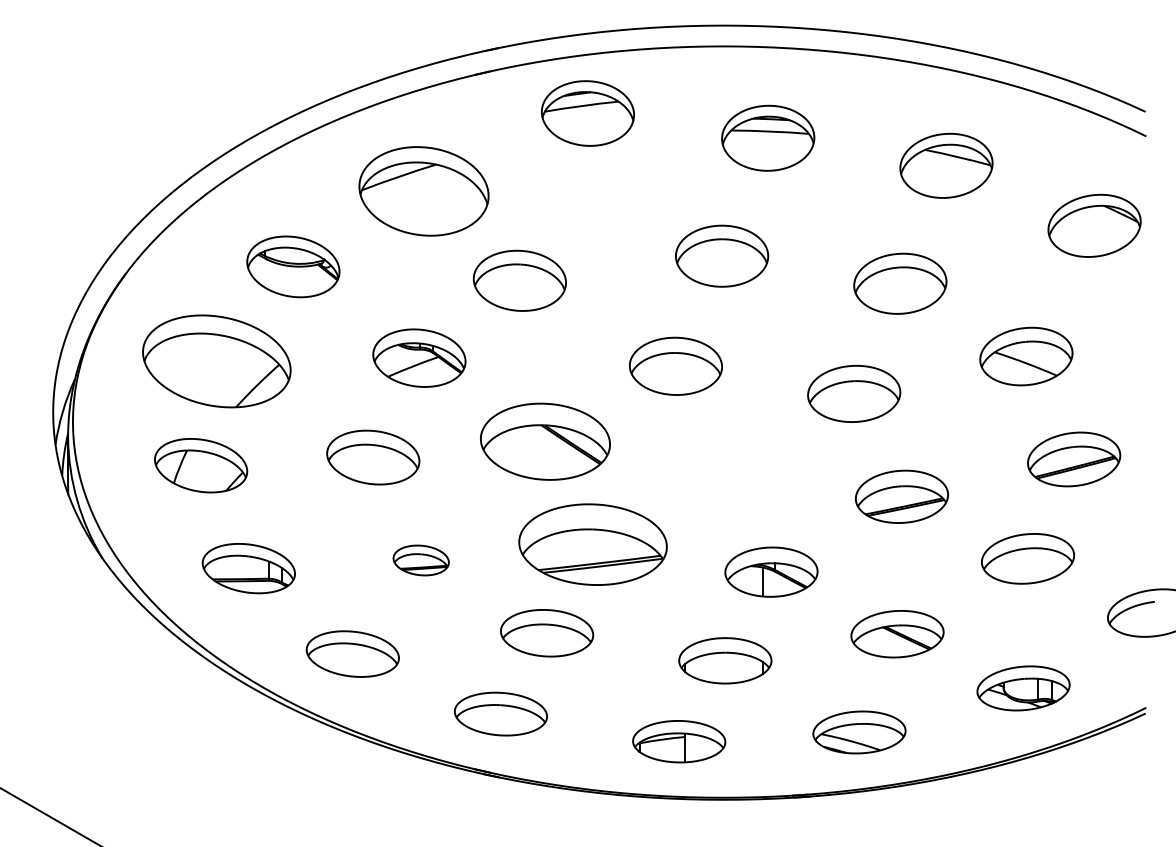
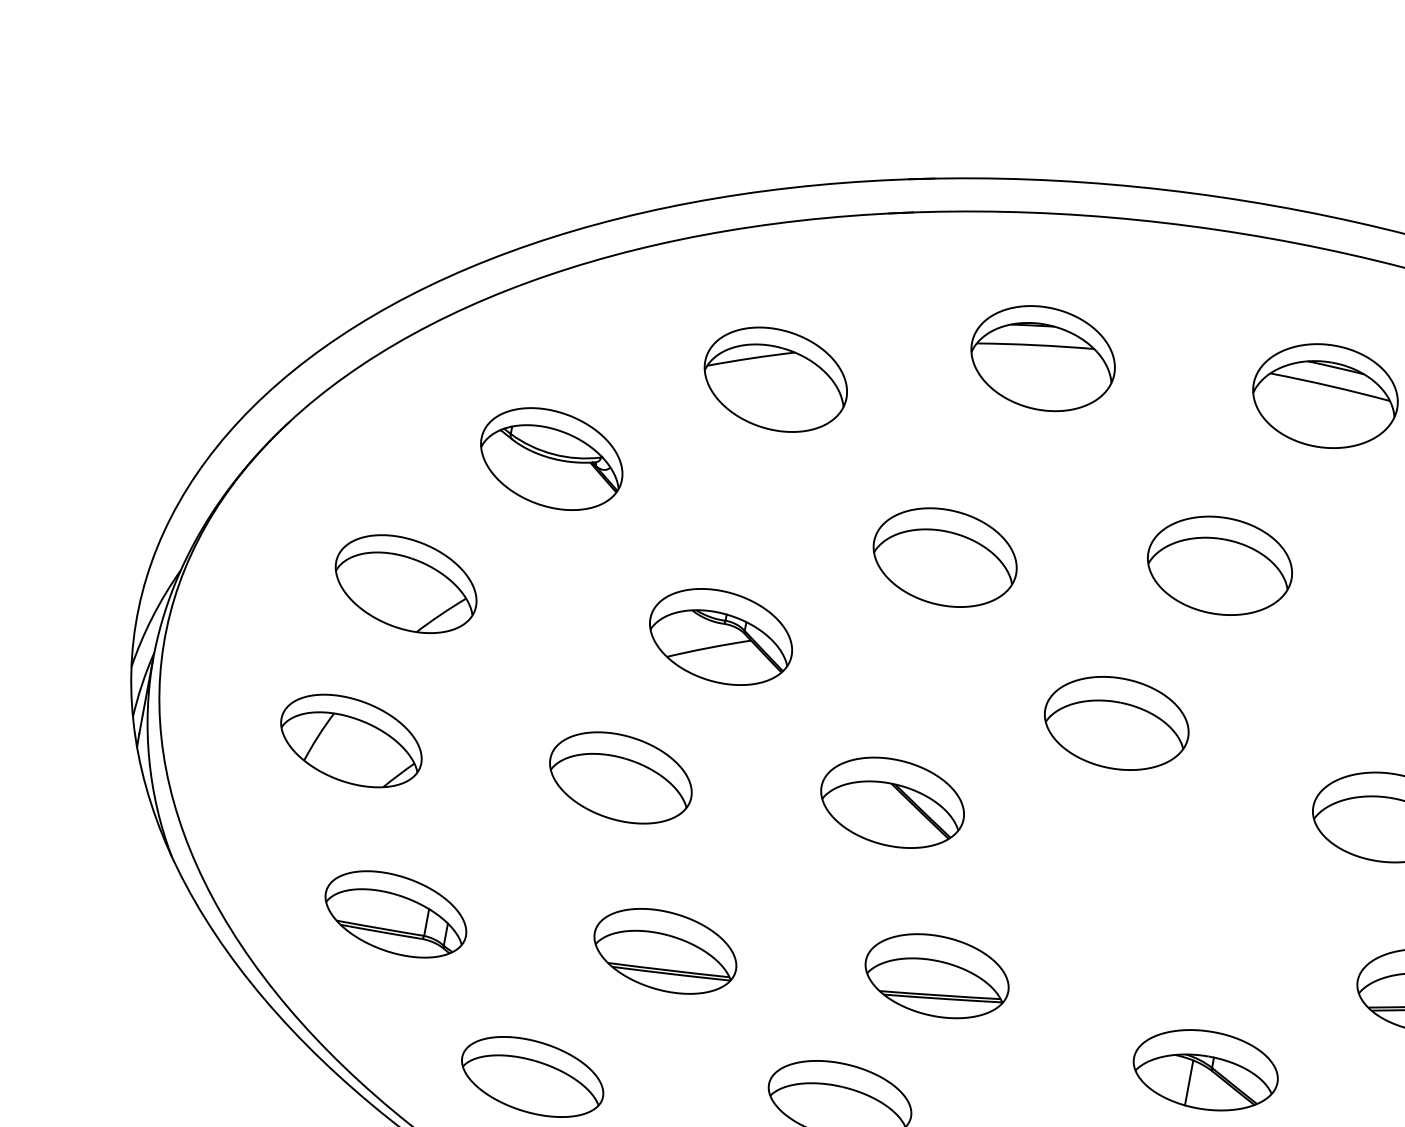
part: (587, 113) -> (1042, 358), moved
part: (423, 191) -> (775, 379), size x0.71
part: (519, 280) -> (944, 556), moved
part: (217, 361) -> (406, 584), size x0.62
part: (545, 441) -> (892, 802), size x0.71
part: (593, 544) -> (937, 976), size x0.62
part: (421, 560) -> (666, 951), size x1.67

